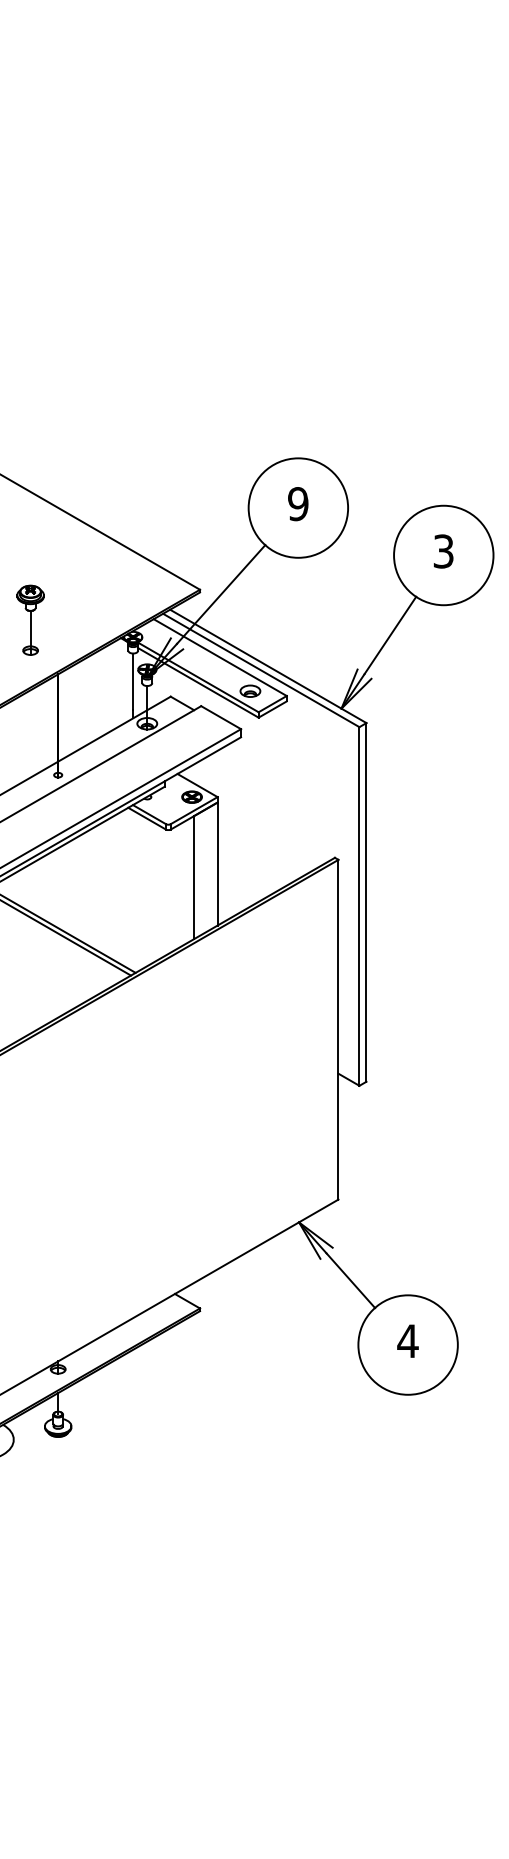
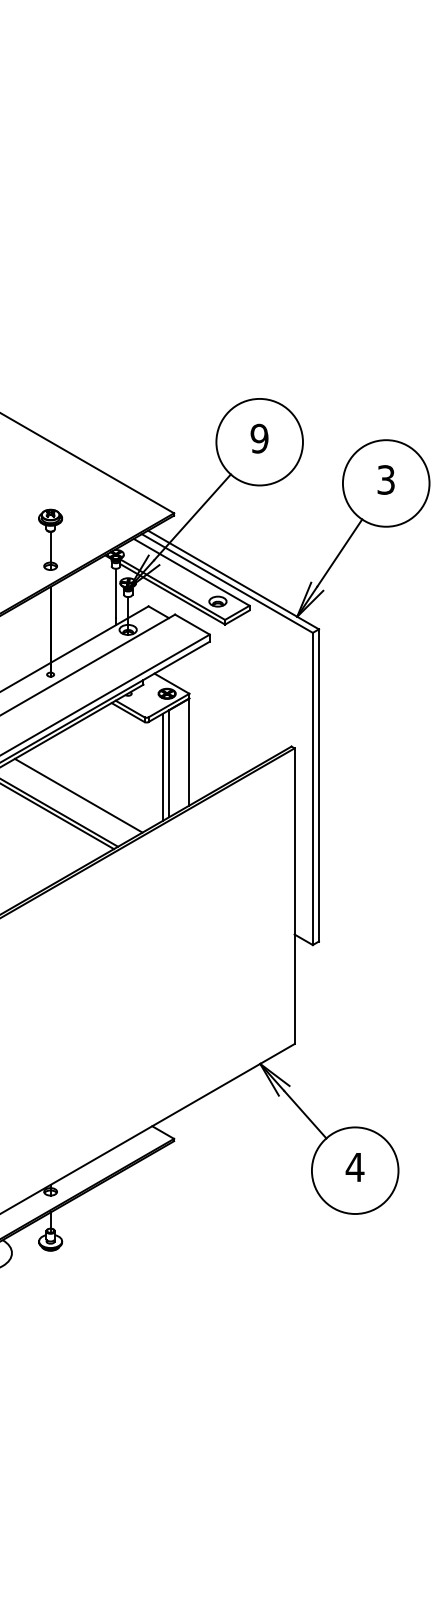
part: (30, 619) -> (50, 539), moved
line: (186, 880) -> (162, 766), added
line: (90, 913) -> (78, 795), added

